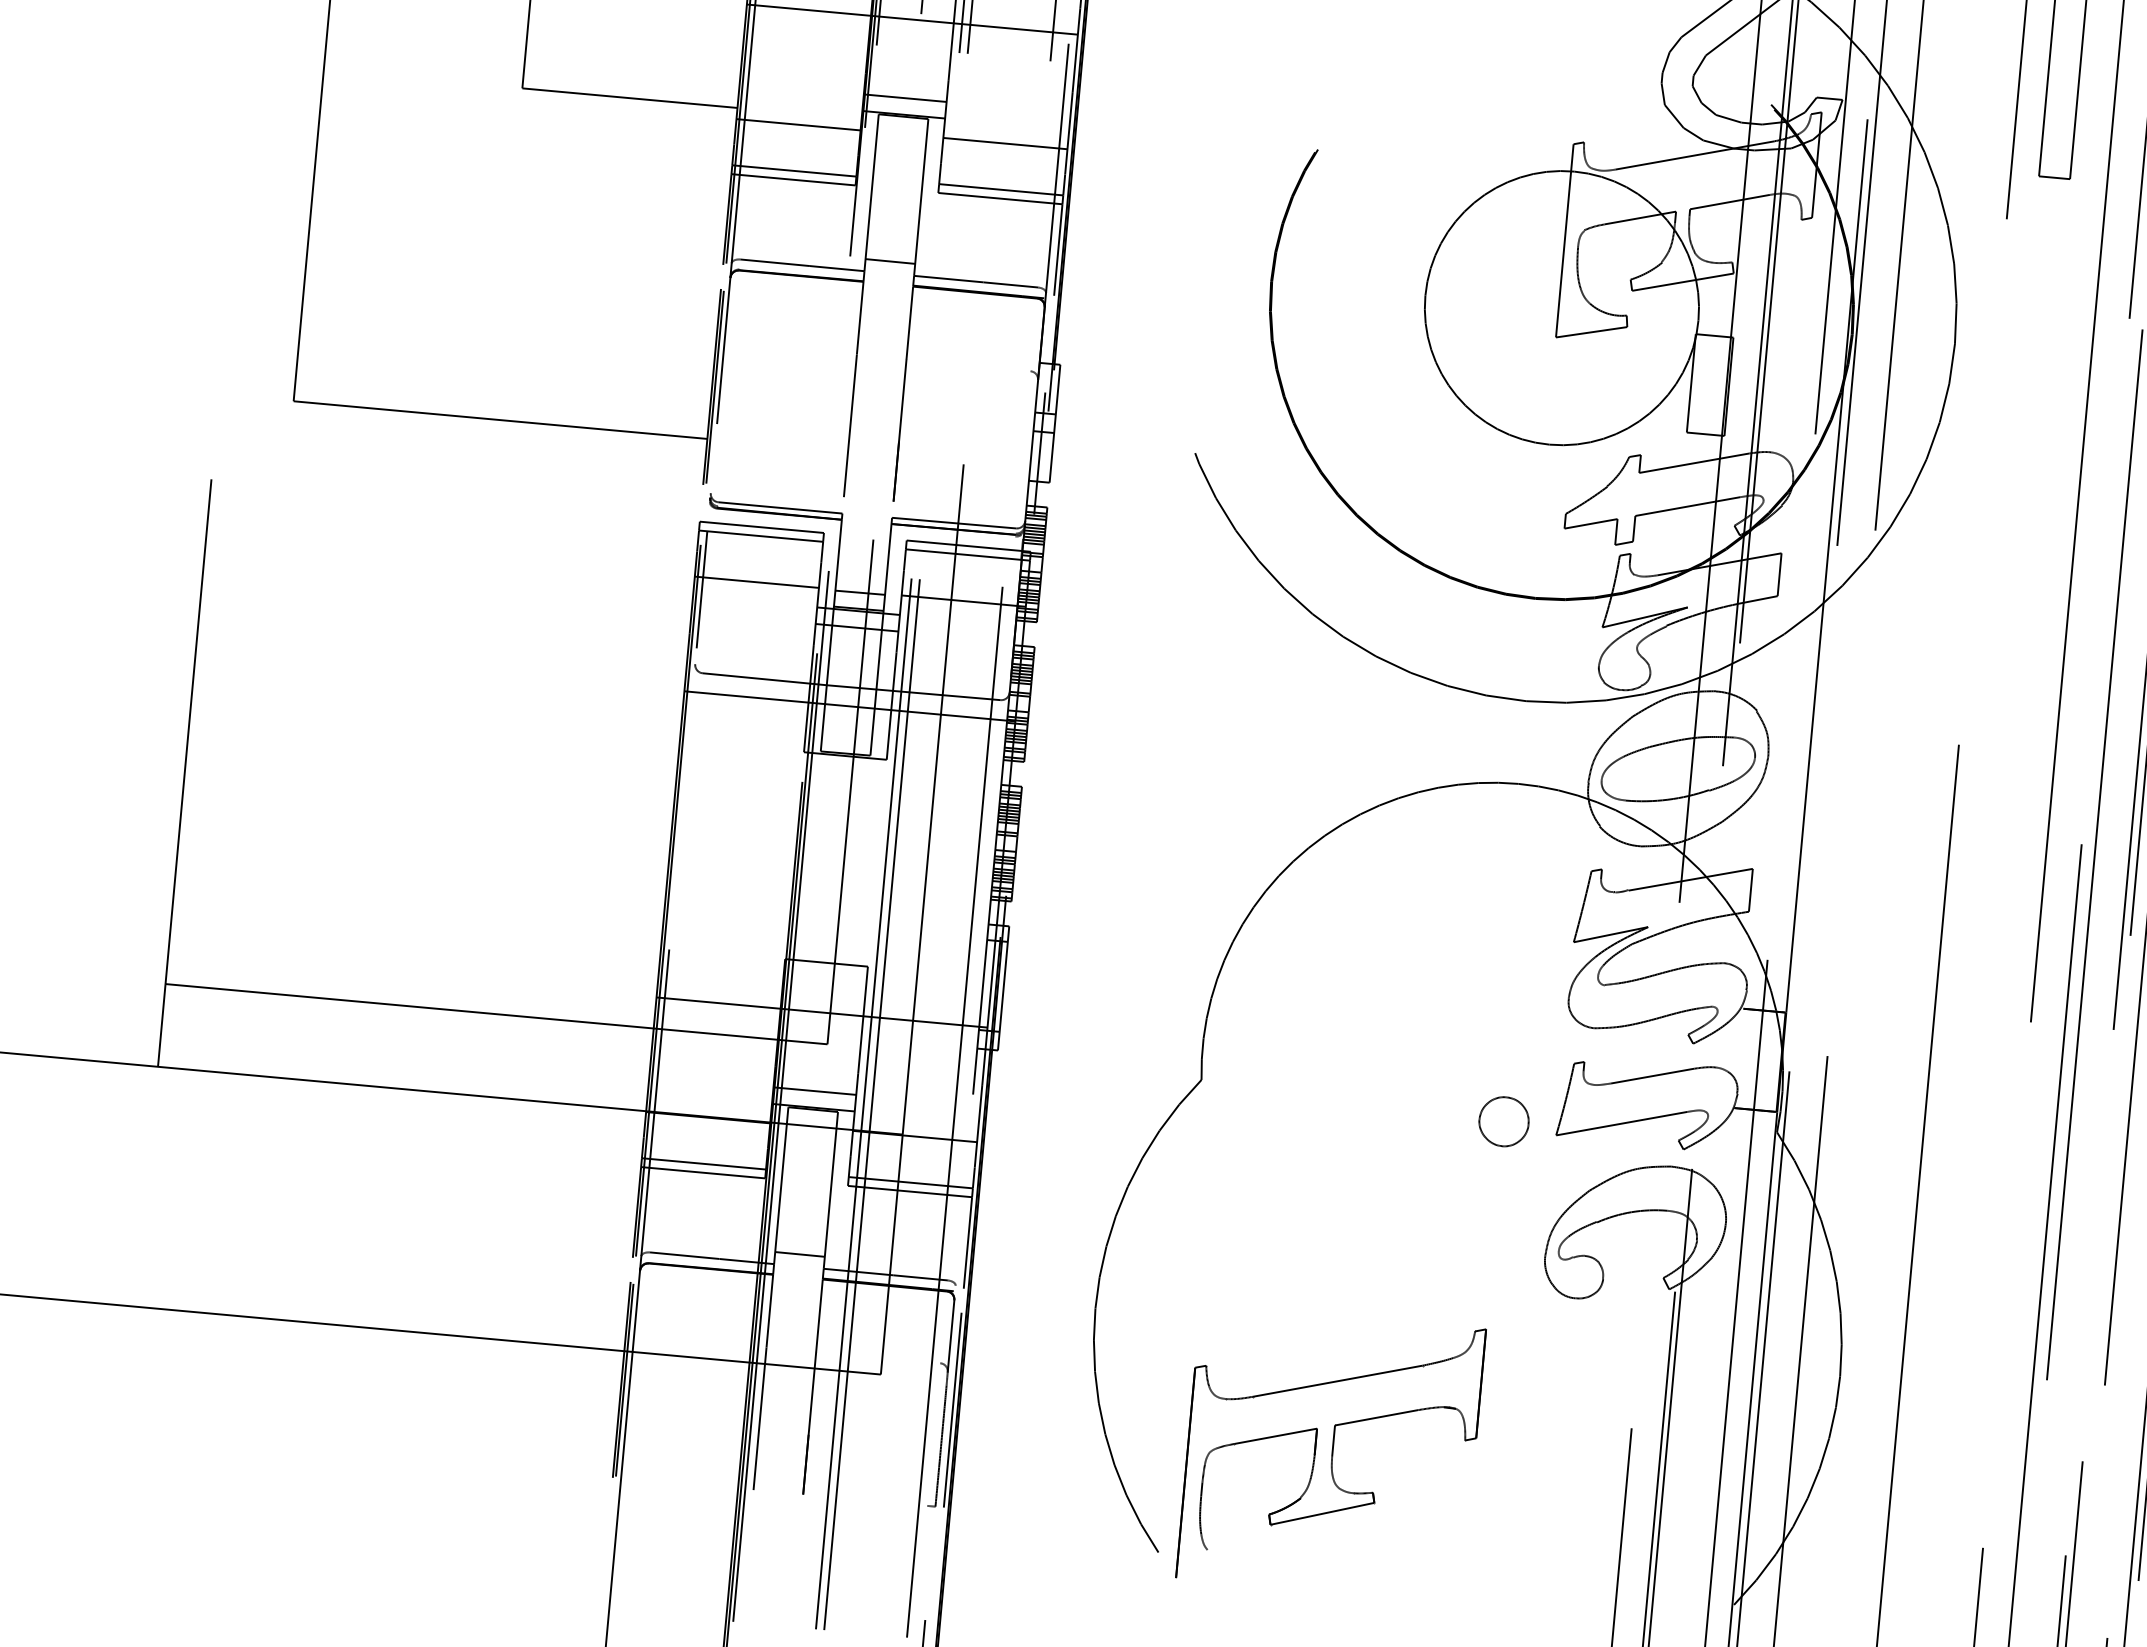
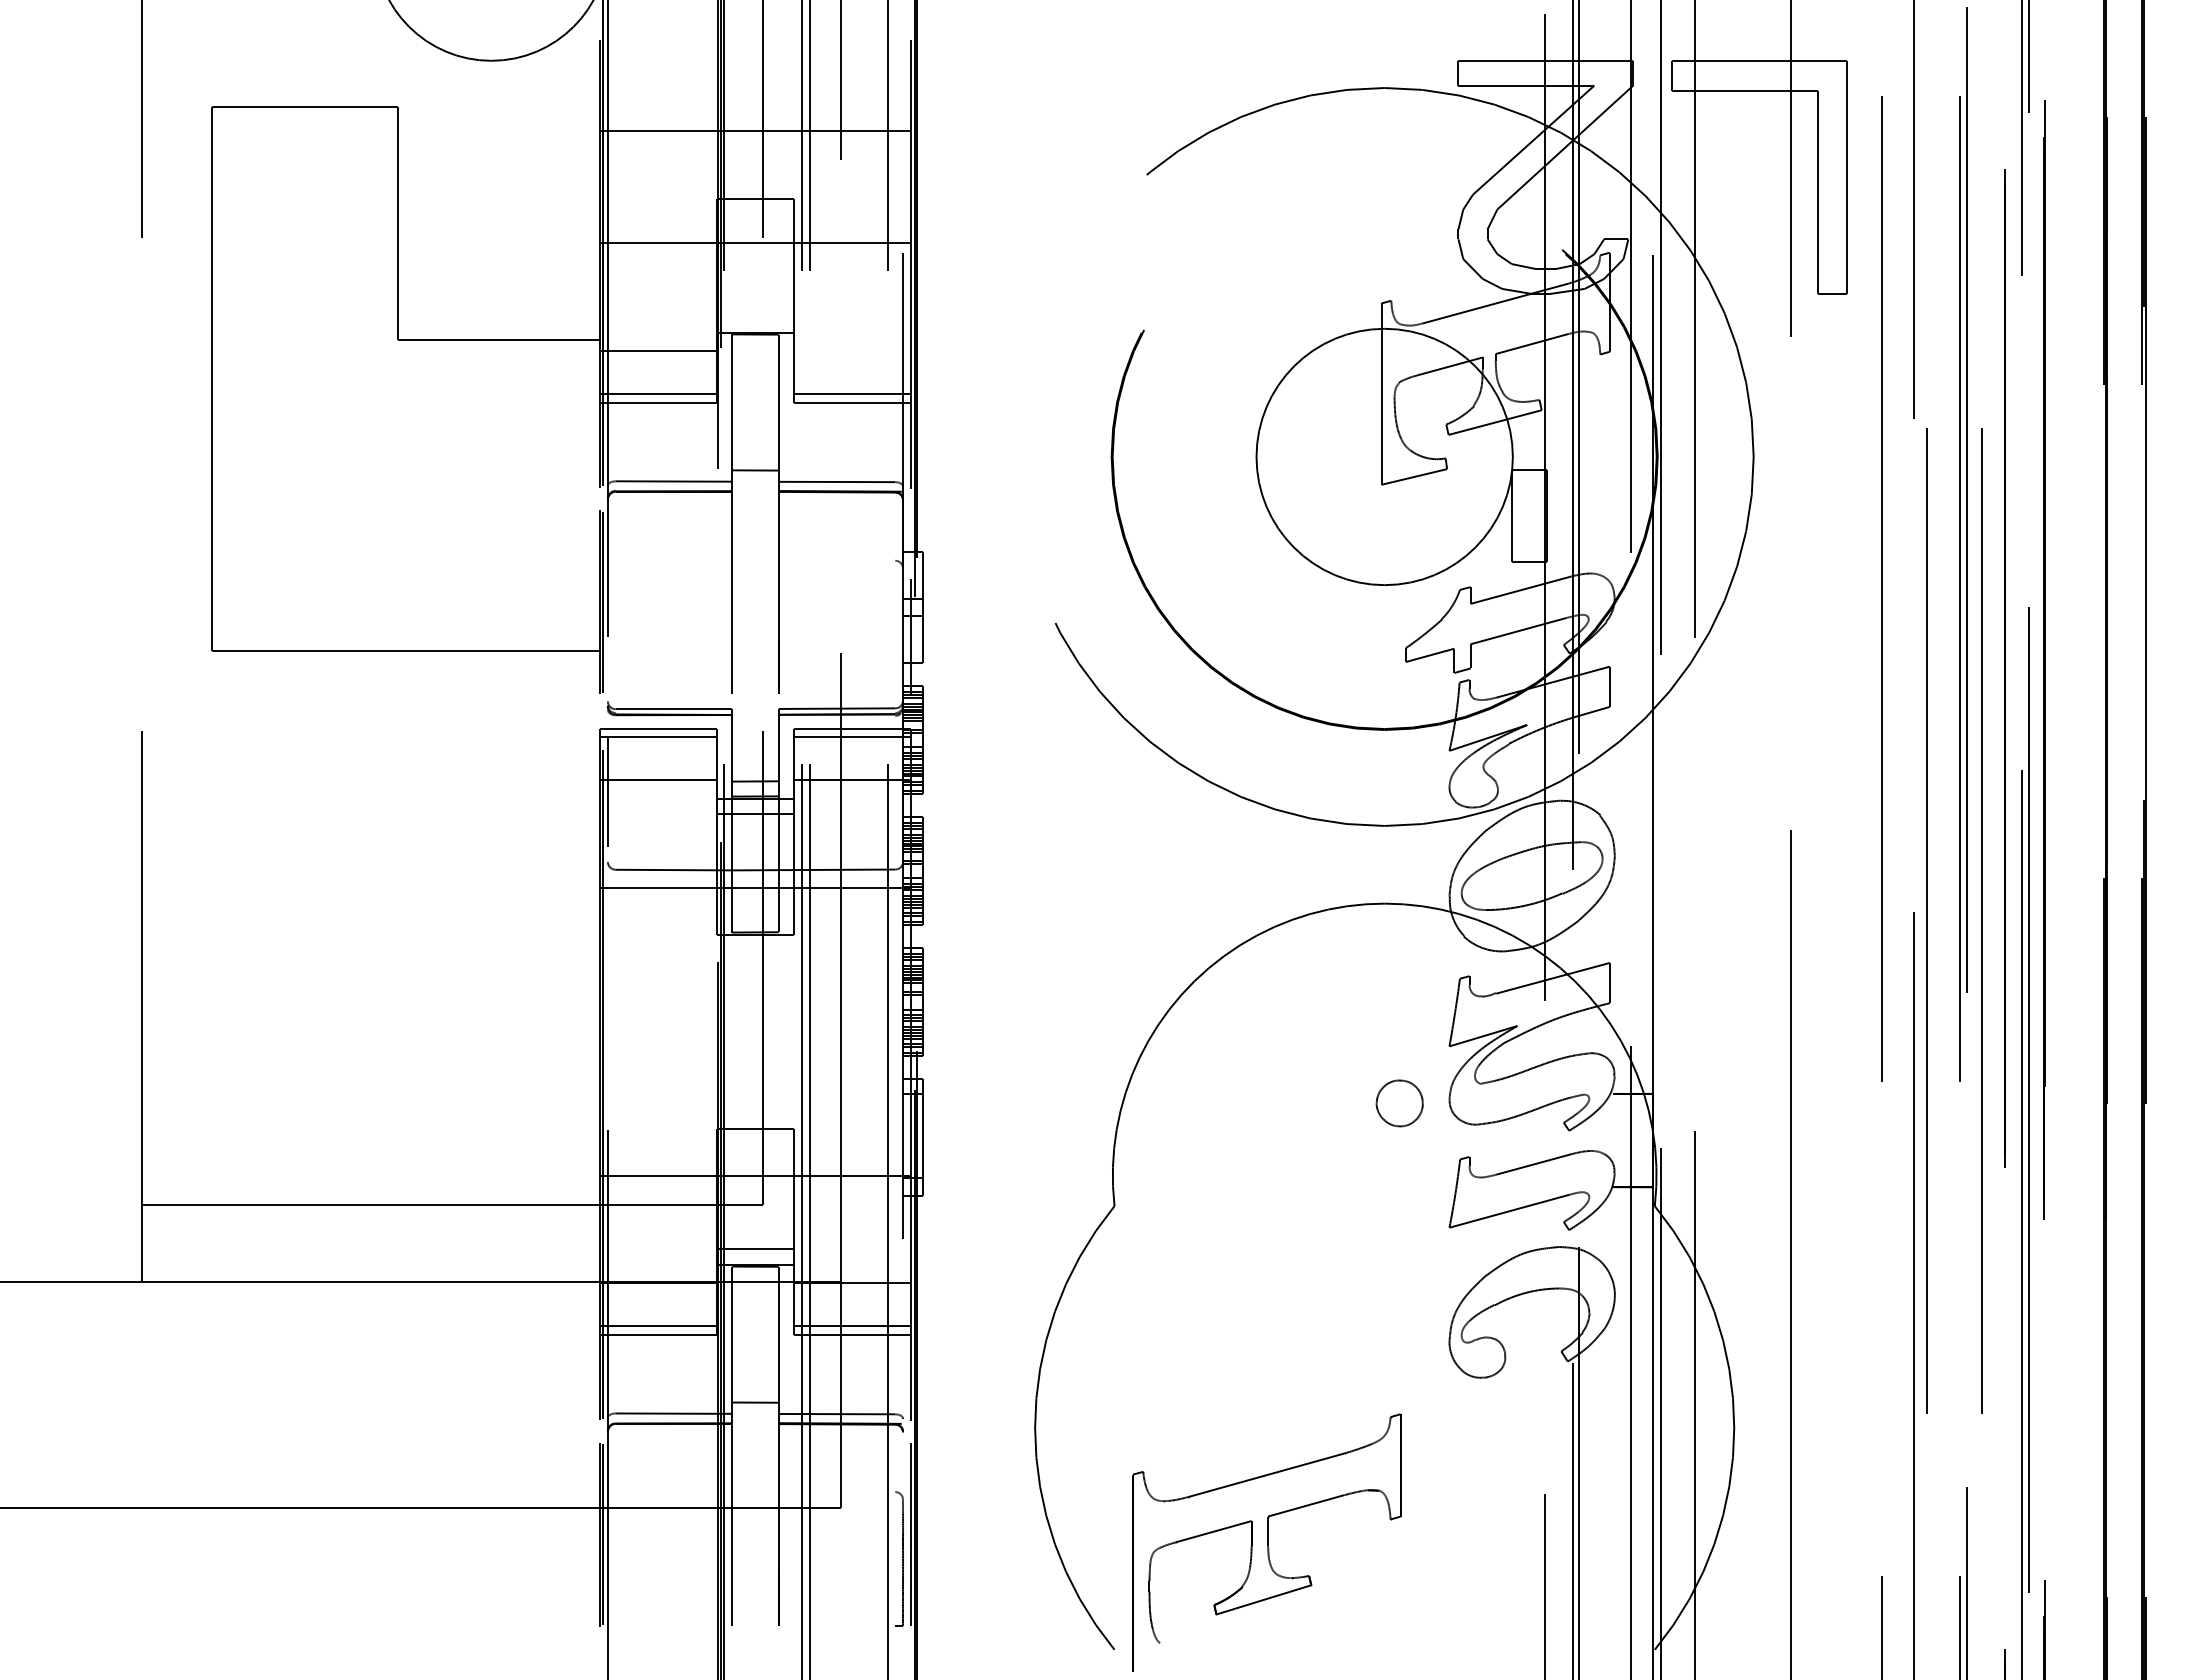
line: (905, 98) -> (755, 317), removed
line: (1005, 143) -> (852, 350), removed
part: (1503, 1121) -> (1399, 1103), moved
line: (951, 1336) -> (903, 1466), removed

